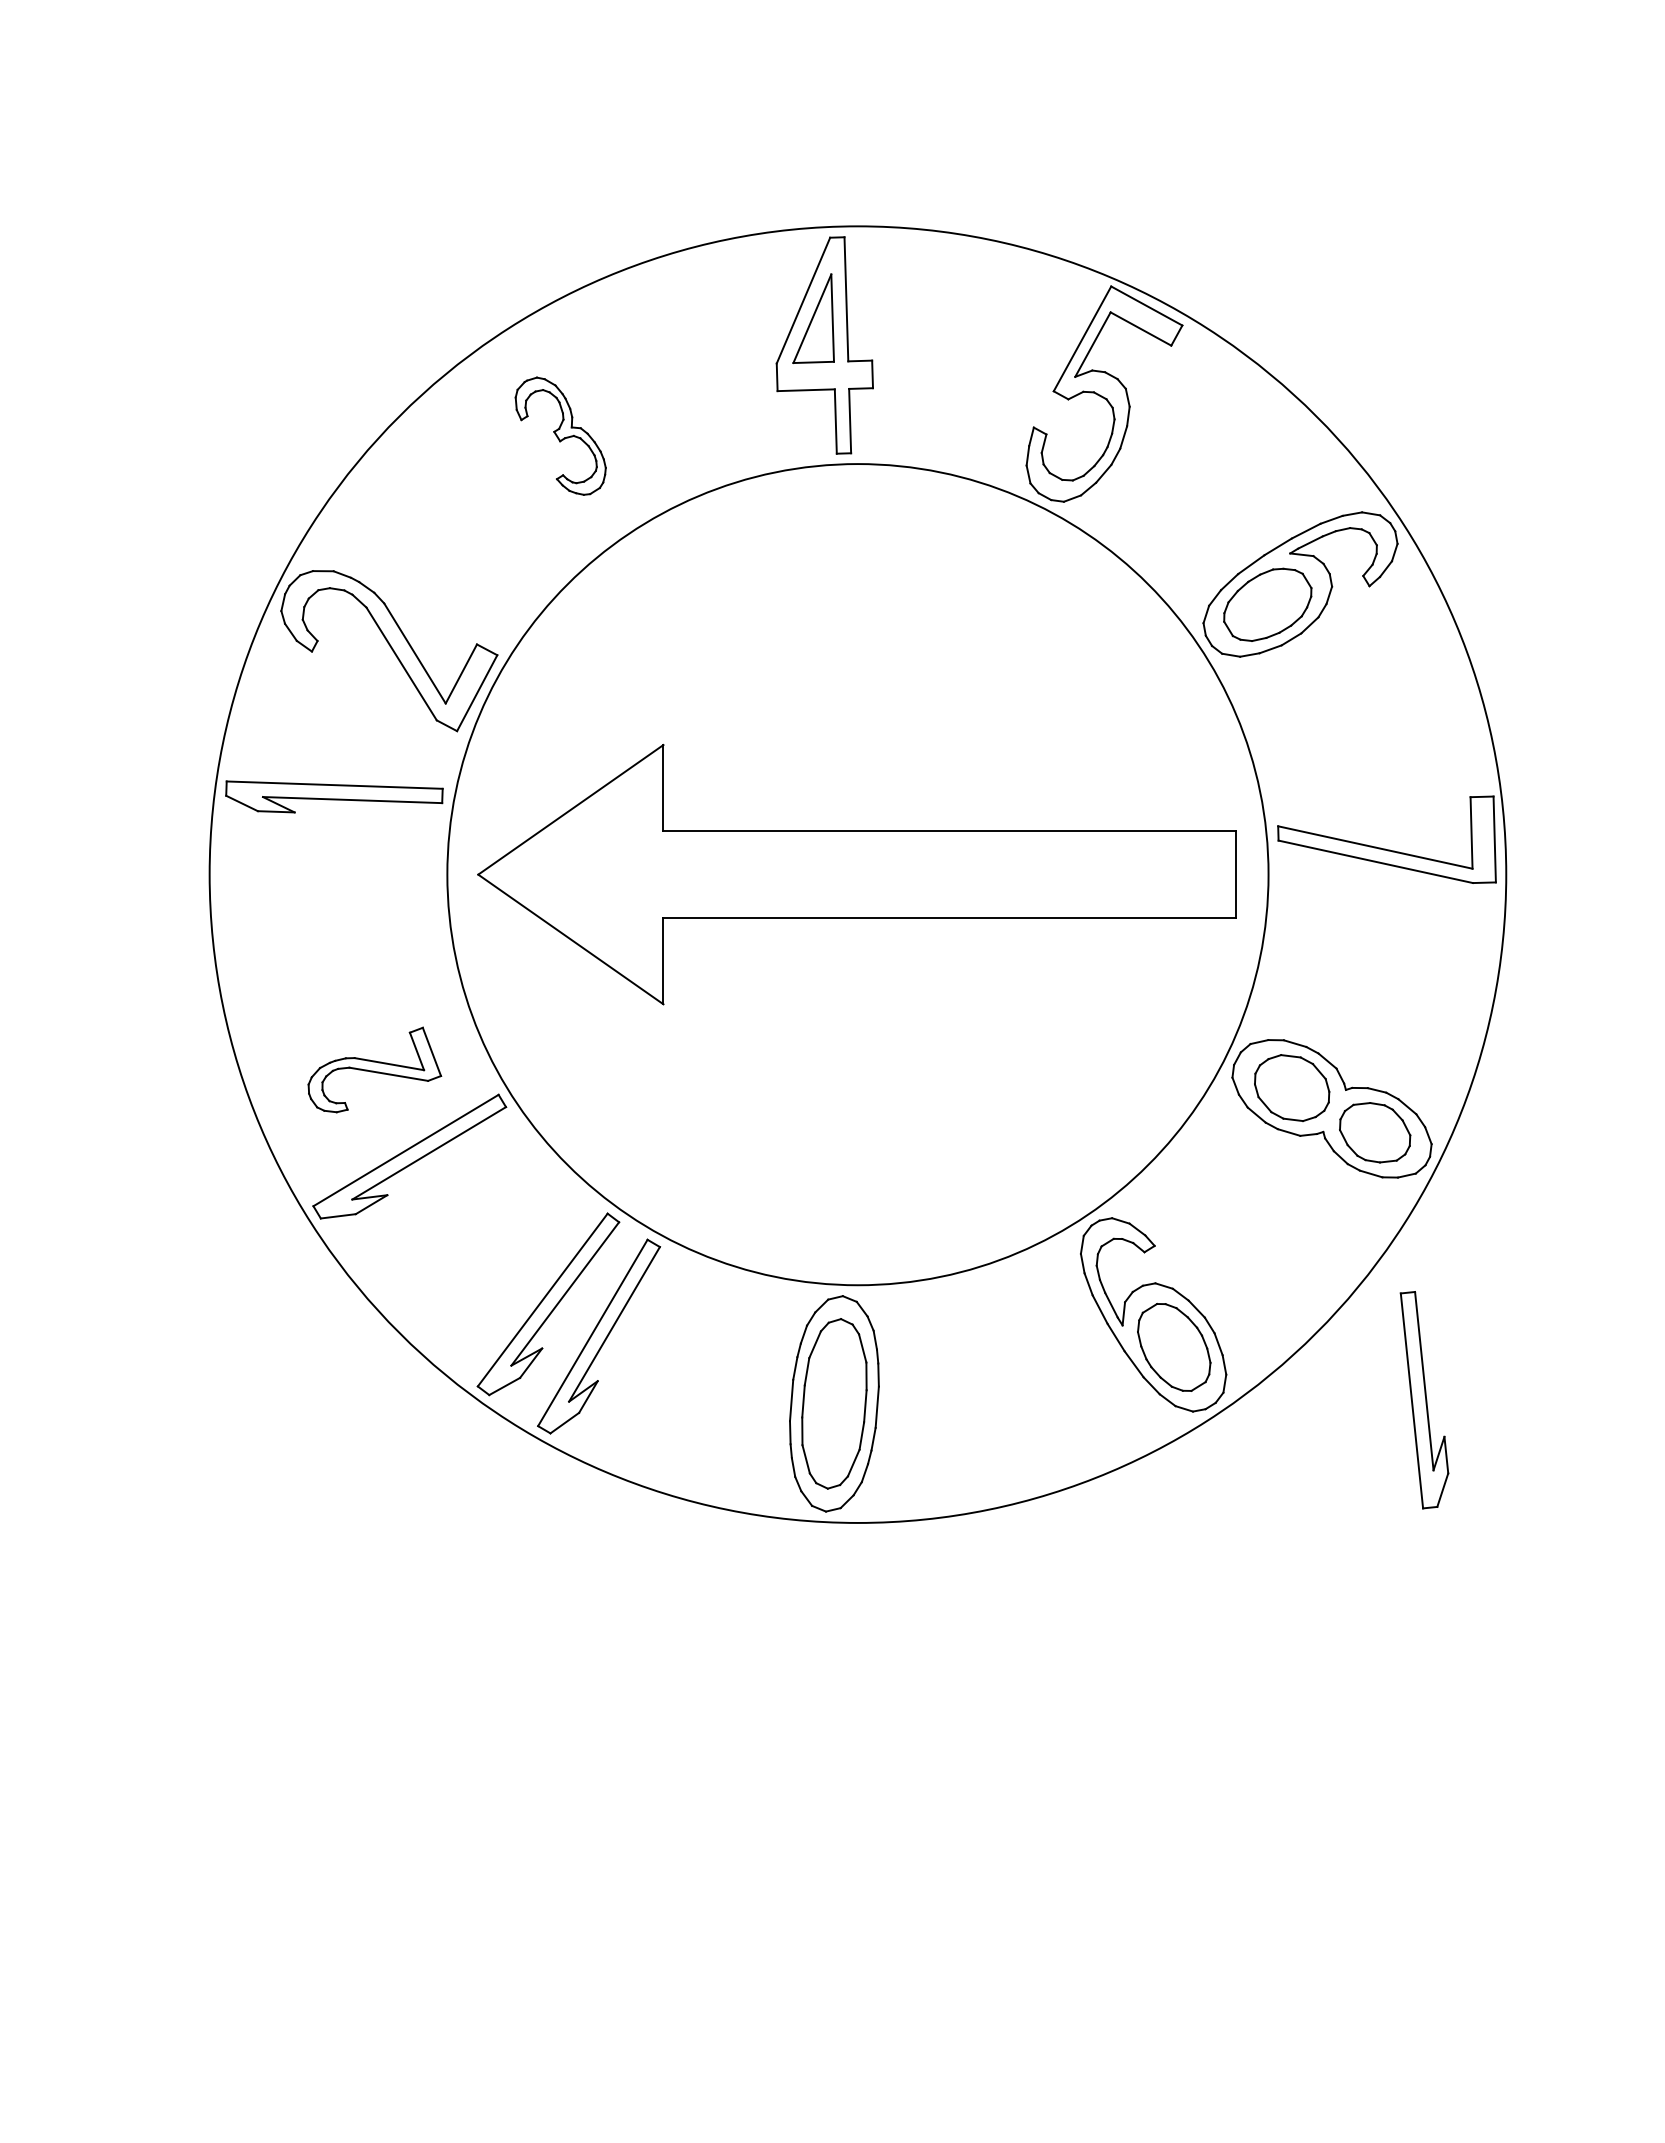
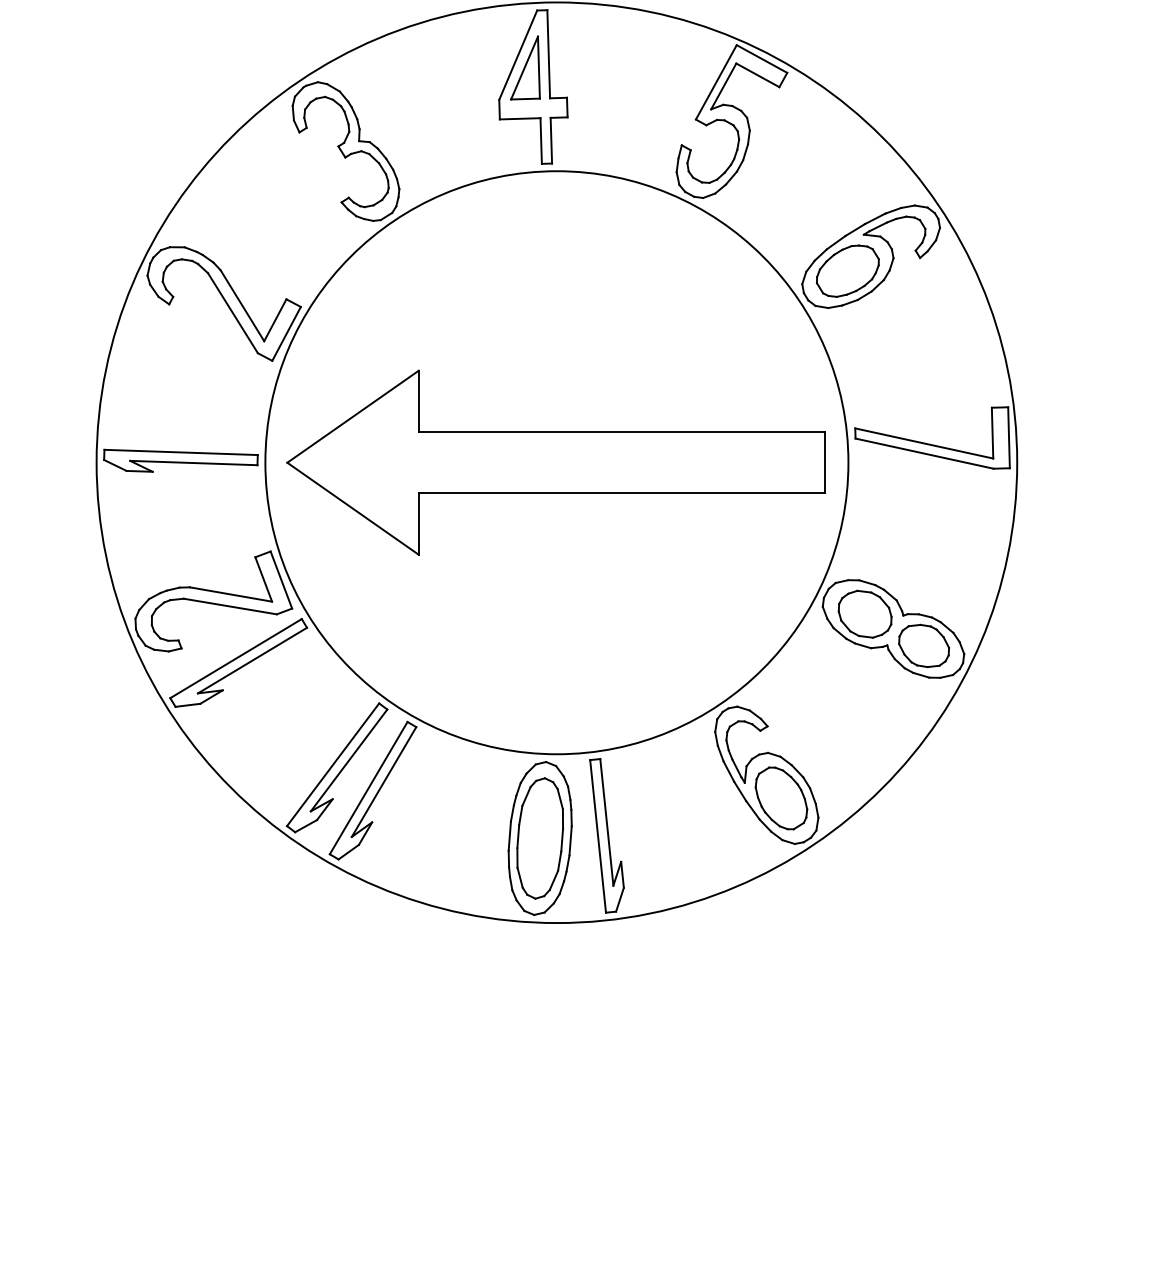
part: (560, 435) -> (345, 150), size x1.67
part: (334, 796) -> (181, 460), moved
part: (374, 1069) -> (213, 601), size x1.67
part: (1424, 1400) -> (607, 836), moved

